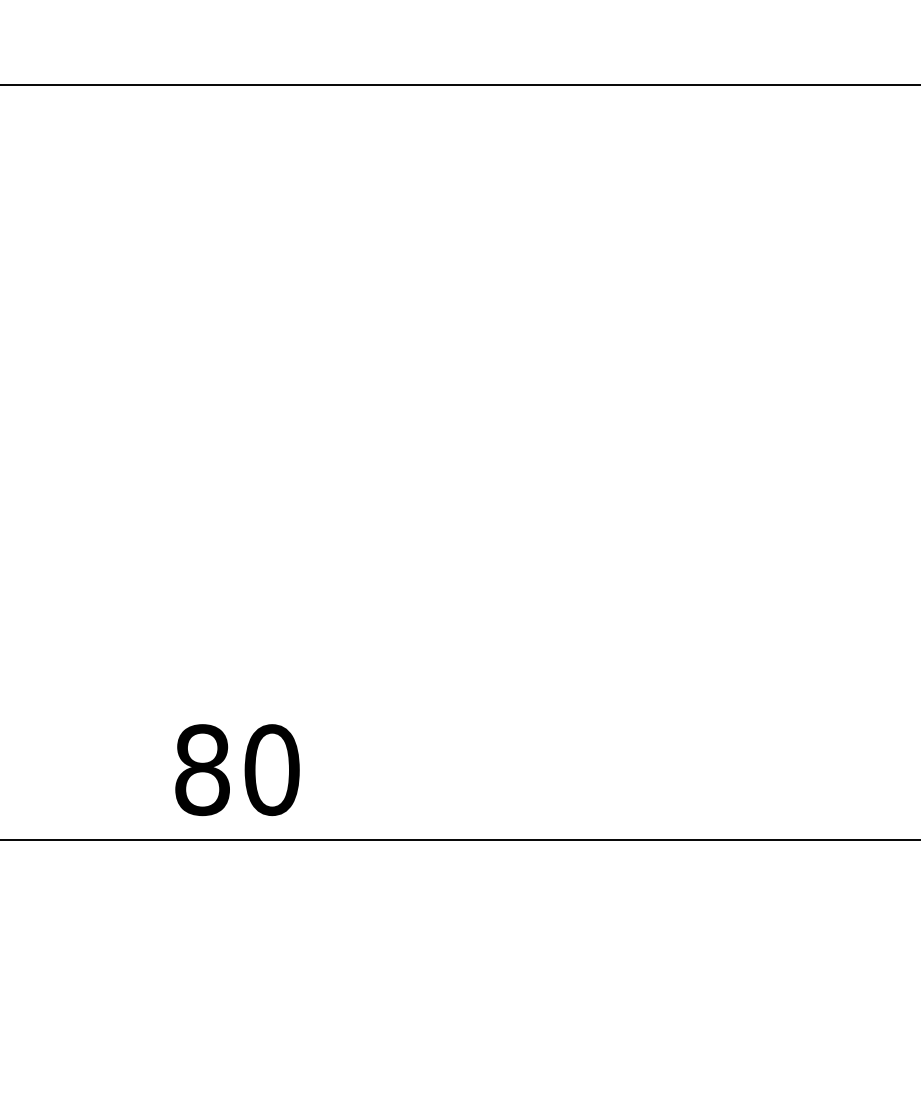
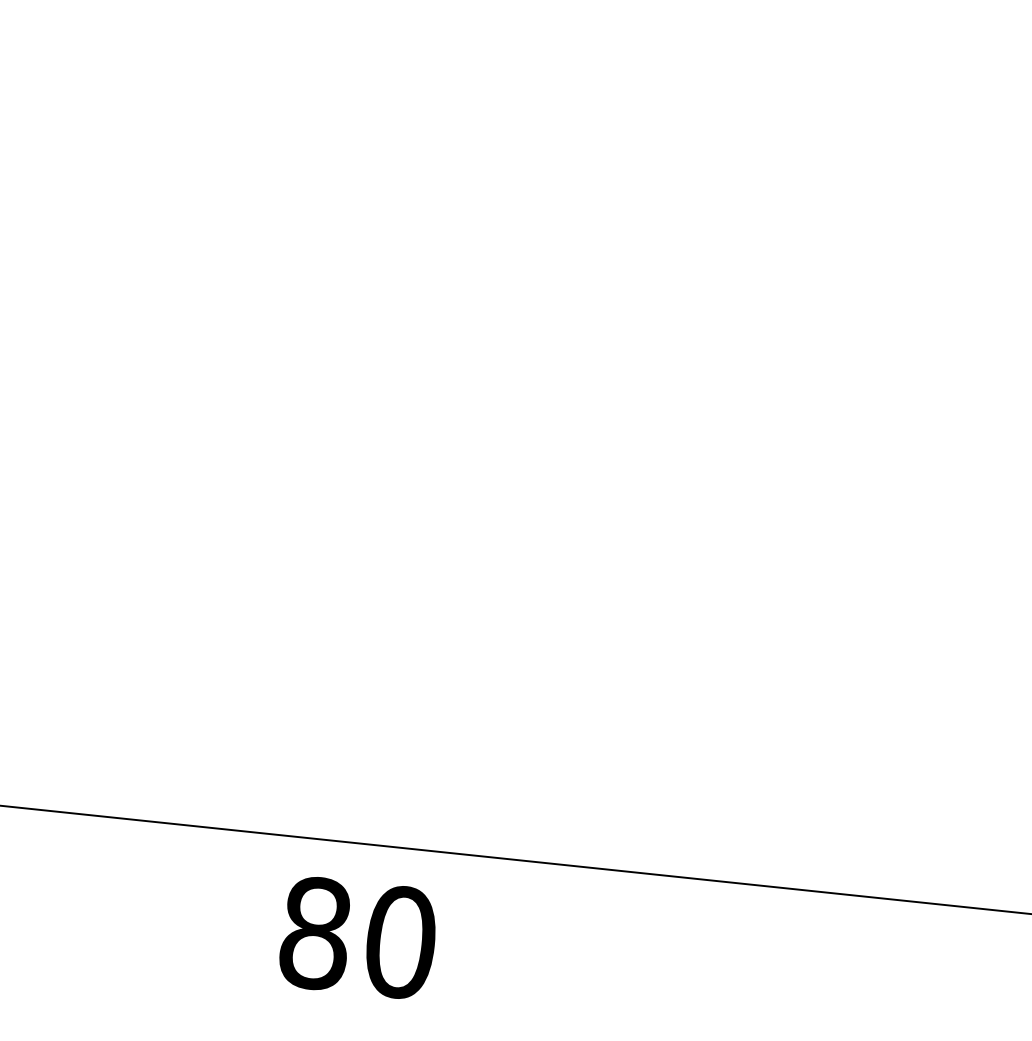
text: (237, 770) -> (358, 938), moved

